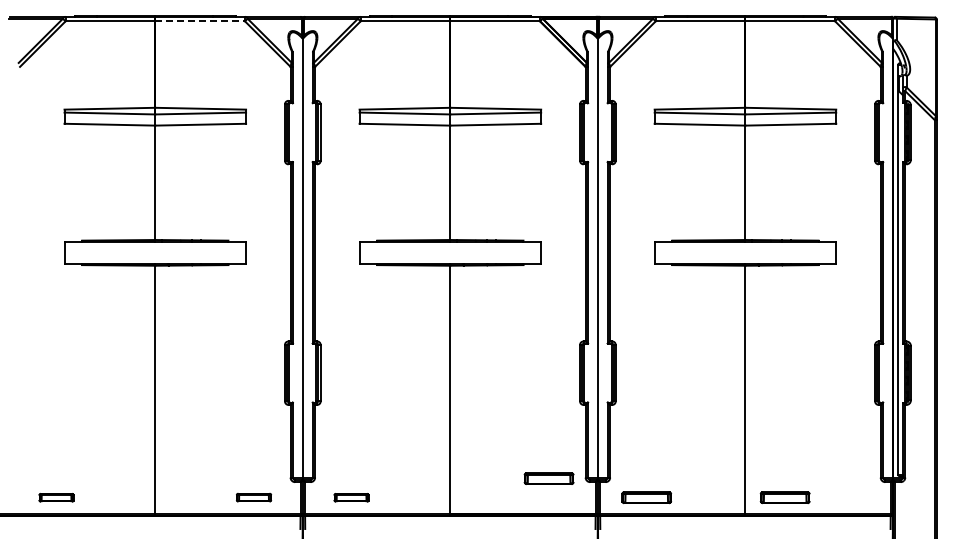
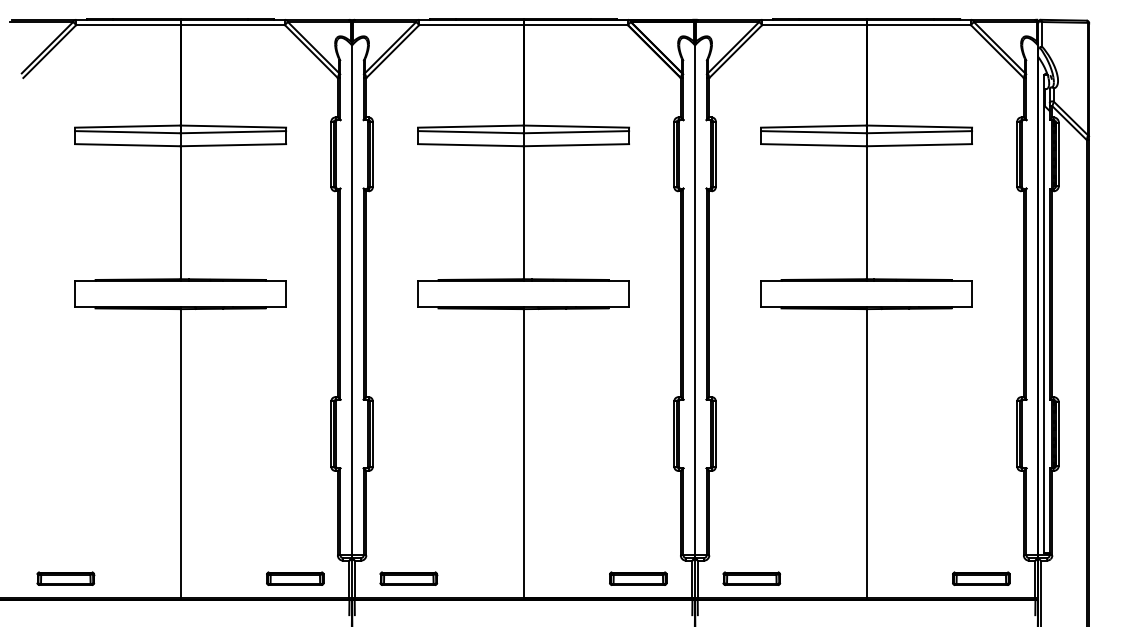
line: (200, 21) -> (233, 25), dashed -> solid
part: (548, 478) -> (637, 578), moved
part: (56, 497) -> (65, 578), size x1.43
part: (253, 497) -> (294, 578), size x1.43
part: (351, 497) -> (408, 578), size x1.43
part: (784, 497) -> (980, 578), moved

